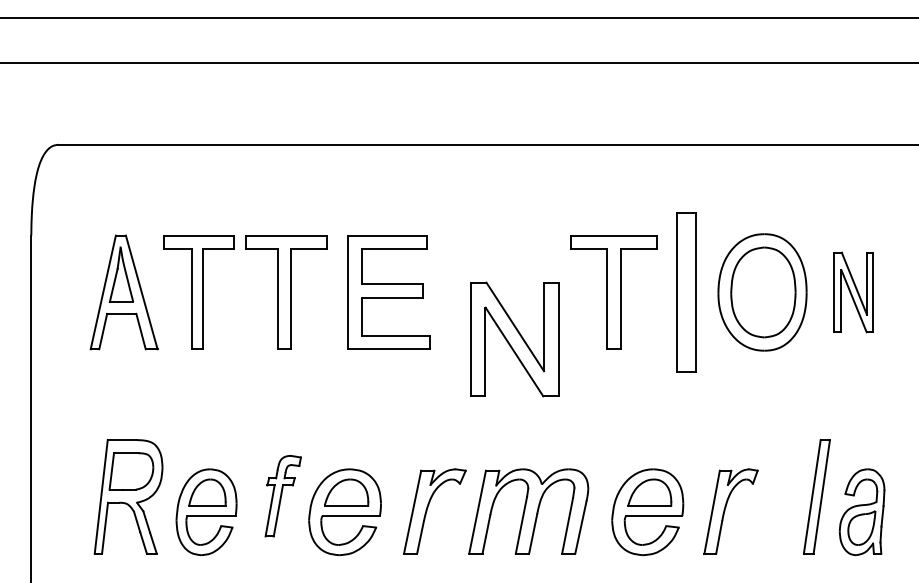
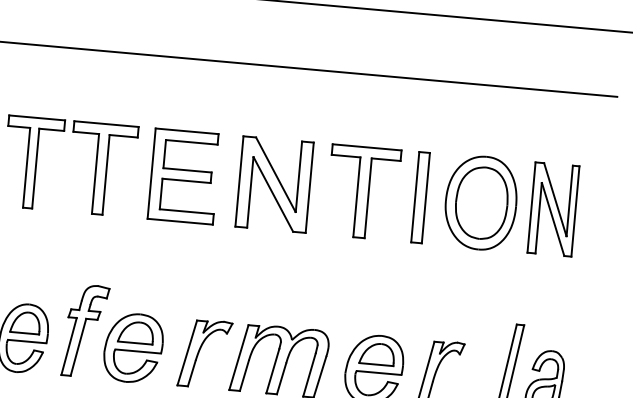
part: (686, 292) -> (420, 197), size x0.71
part: (853, 292) -> (553, 209), size x1.43
part: (514, 339) -> (274, 184), moved
part: (283, 495) -> (85, 330), size x1.43

